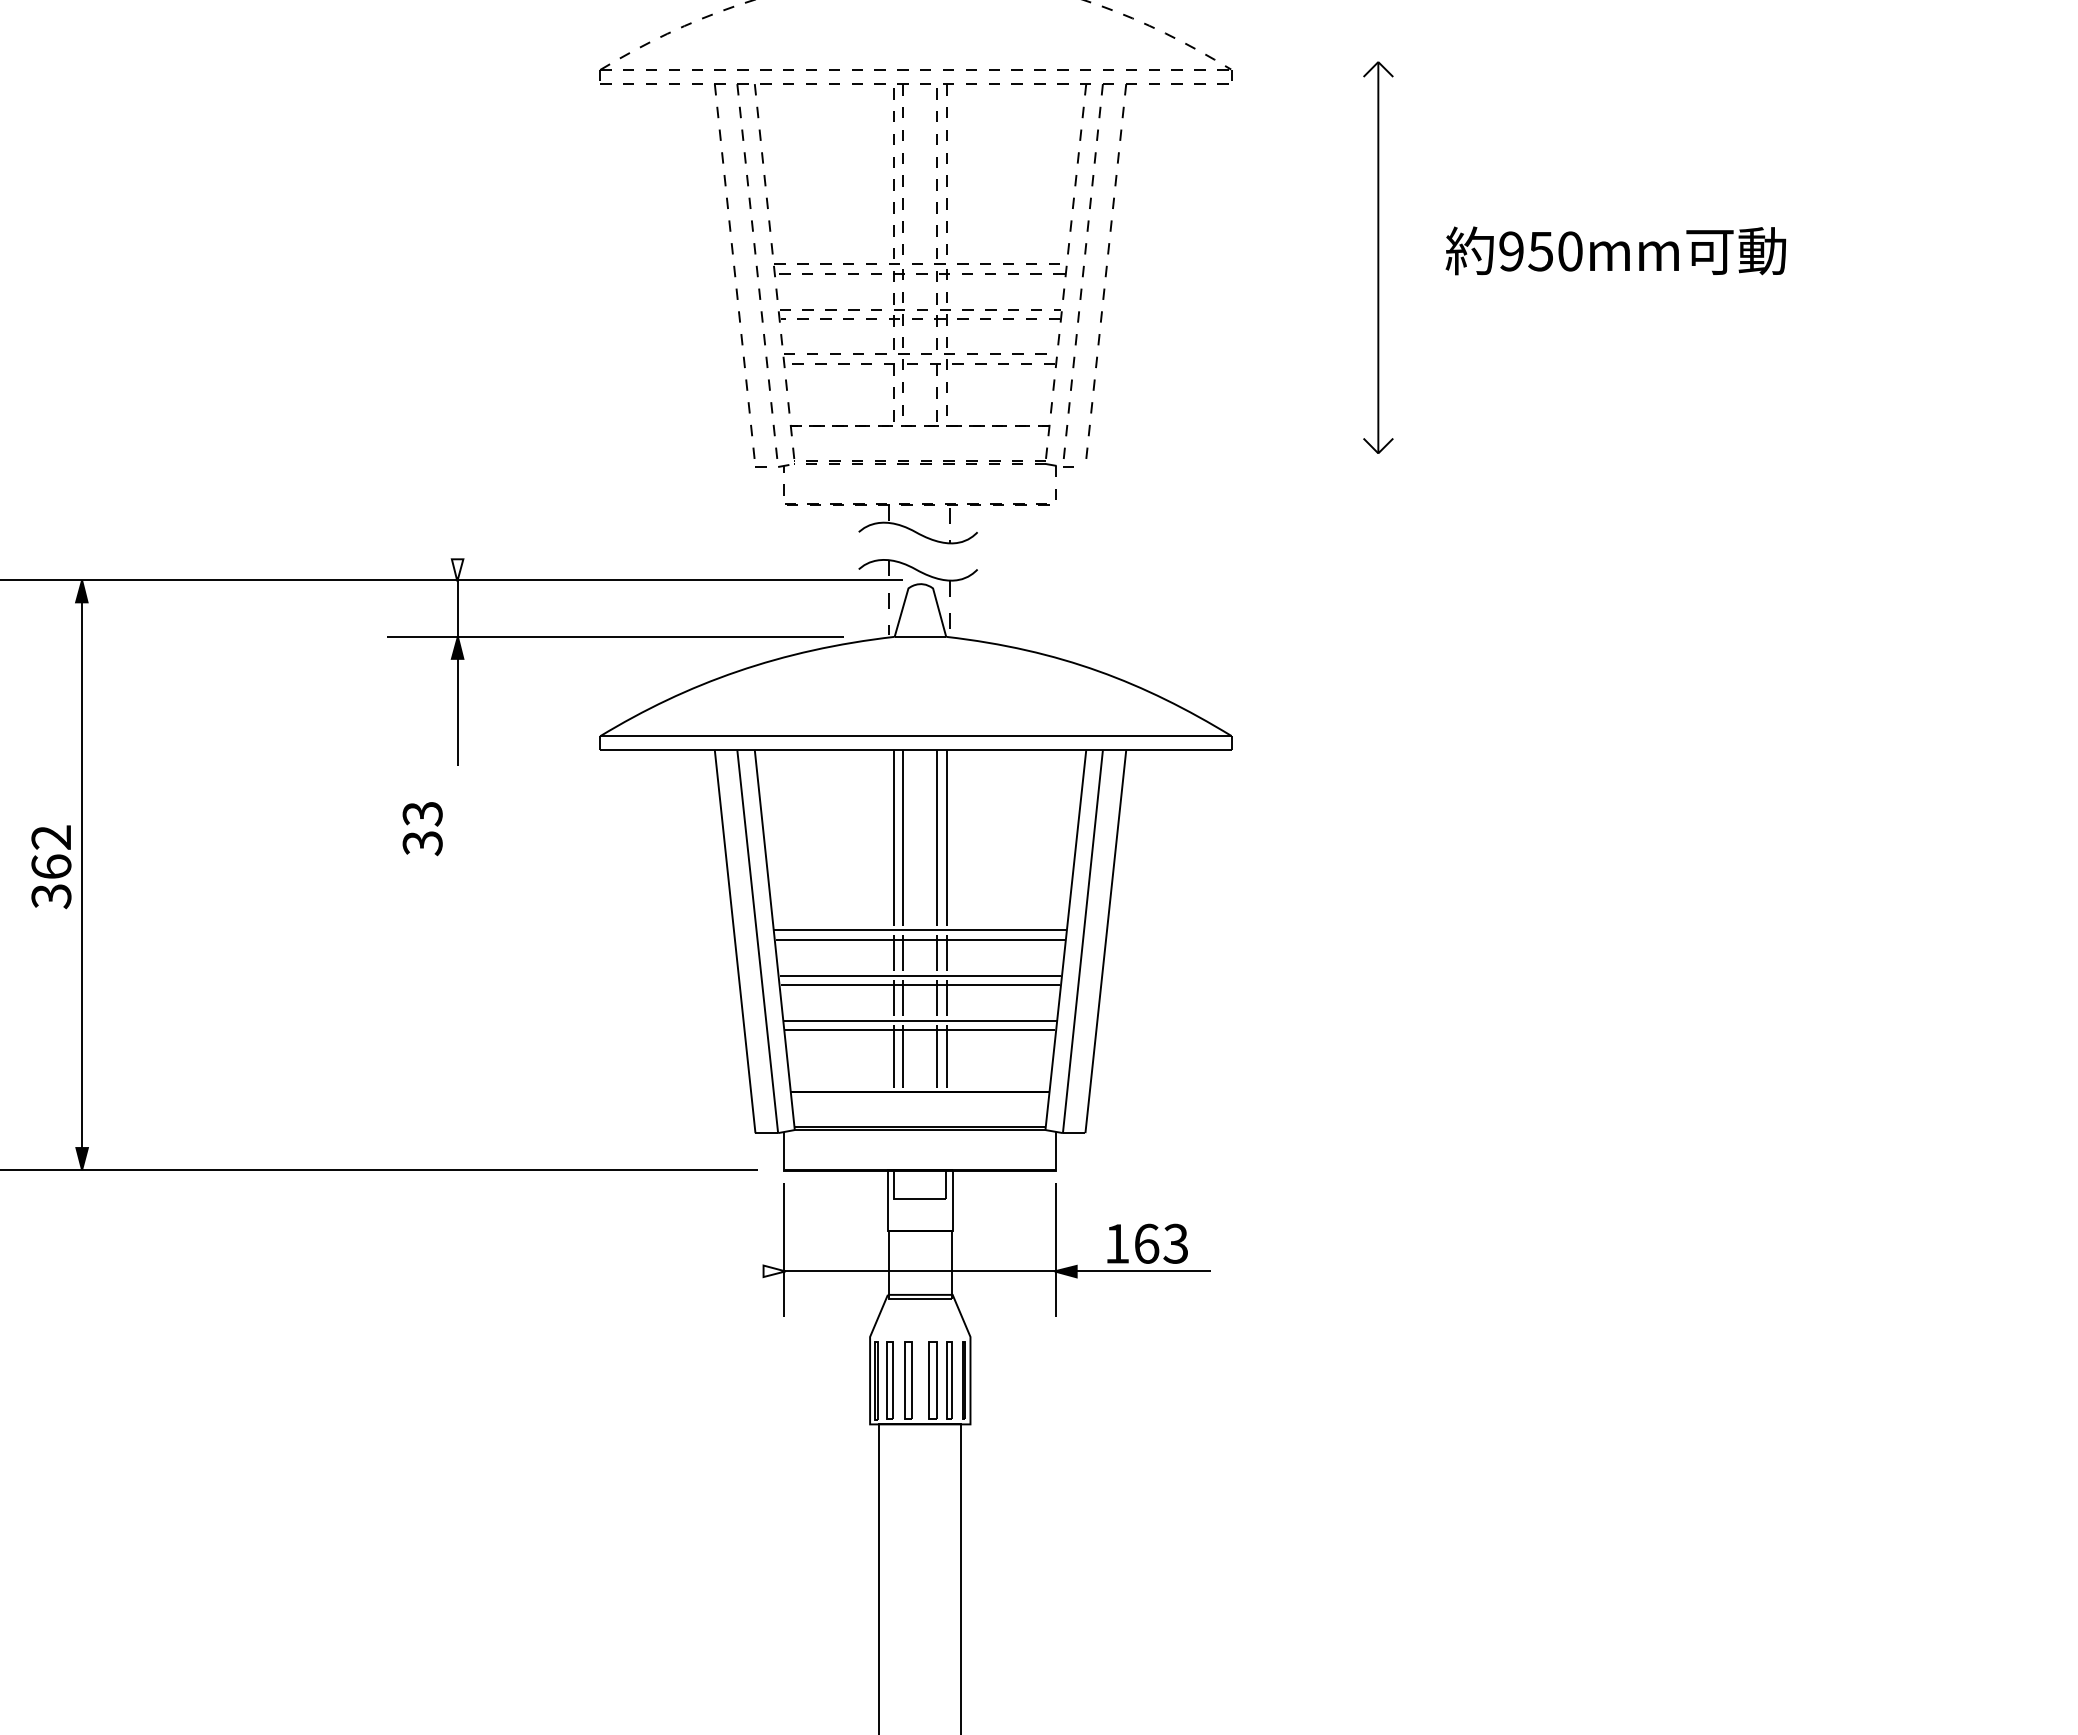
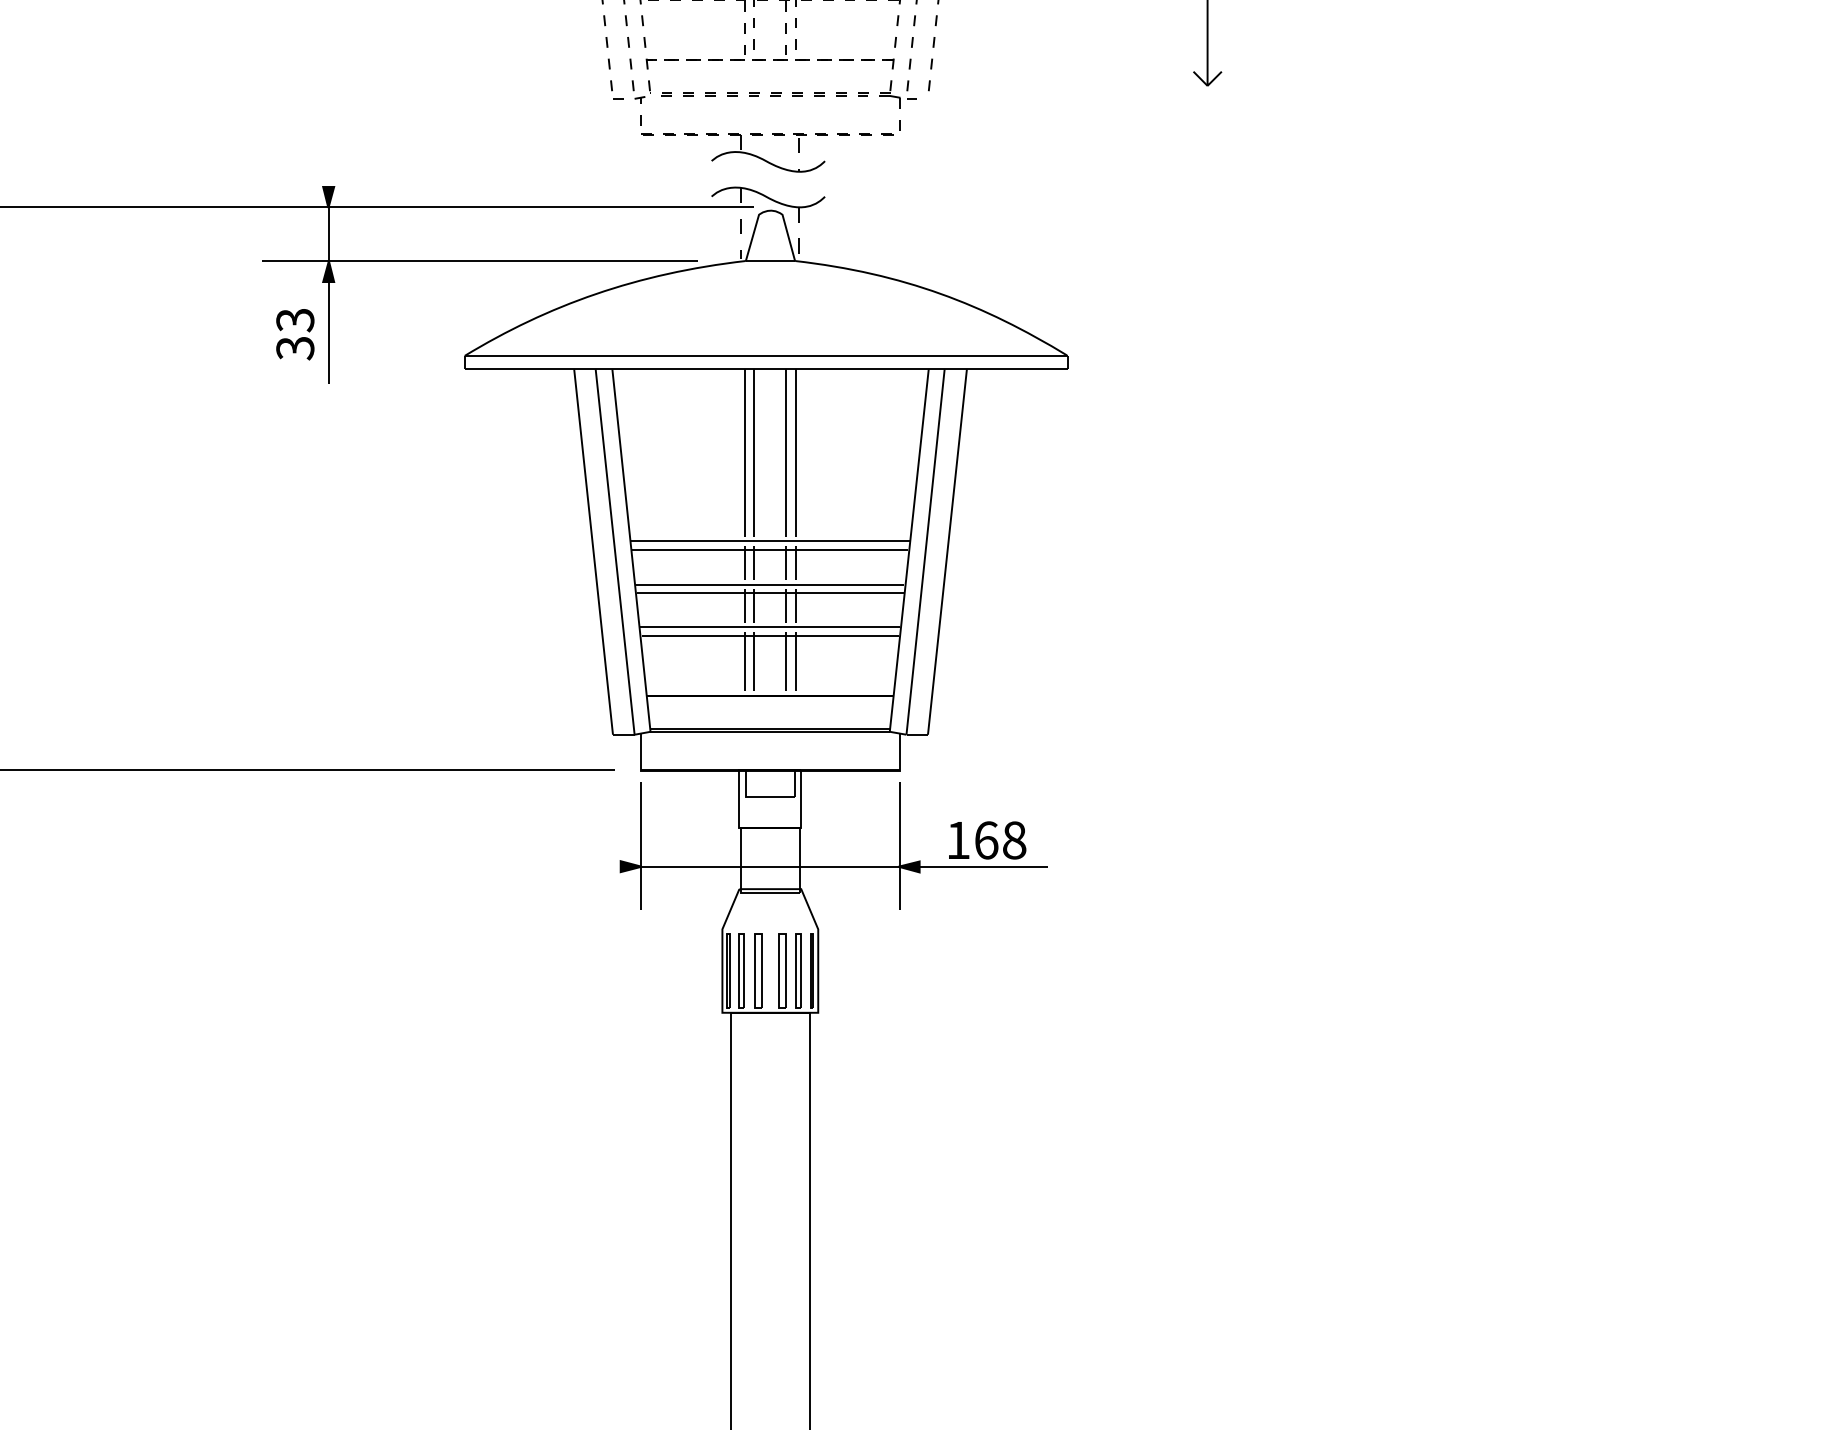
fill: (457, 570) -> (328, 197), added
text: (422, 829) -> (295, 335), moved
text: (1175, 1243) -> (1013, 840), 163 -> 168
fill: (774, 1271) -> (631, 866), added

